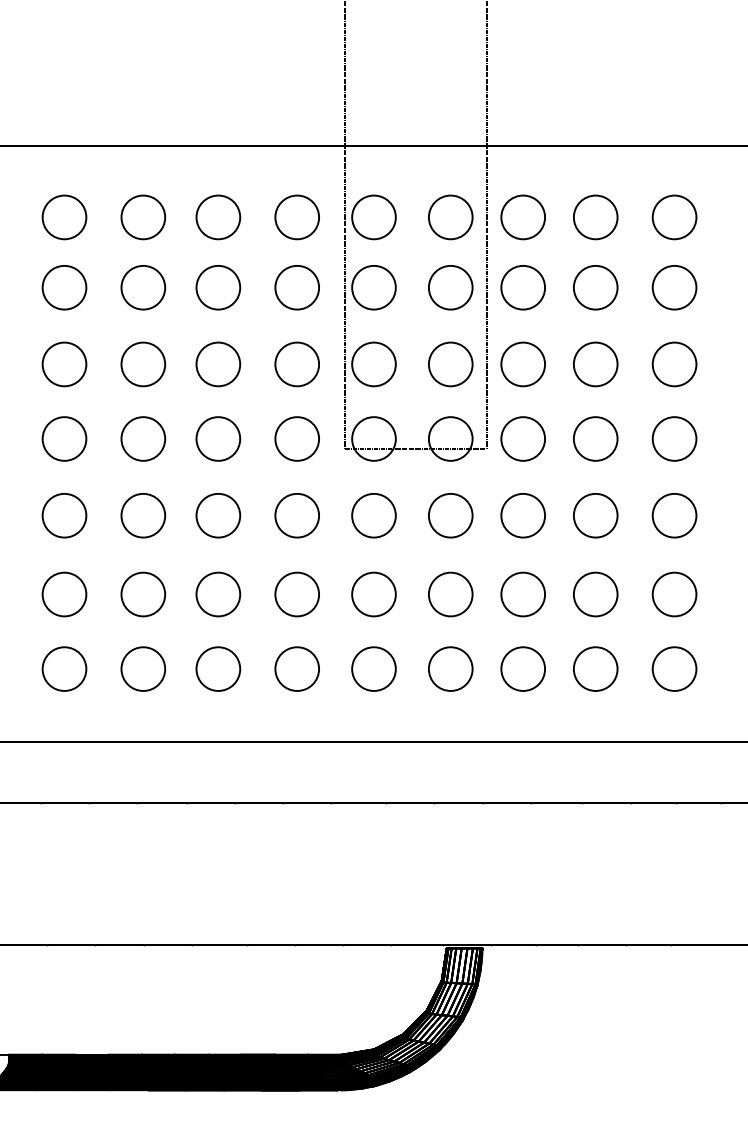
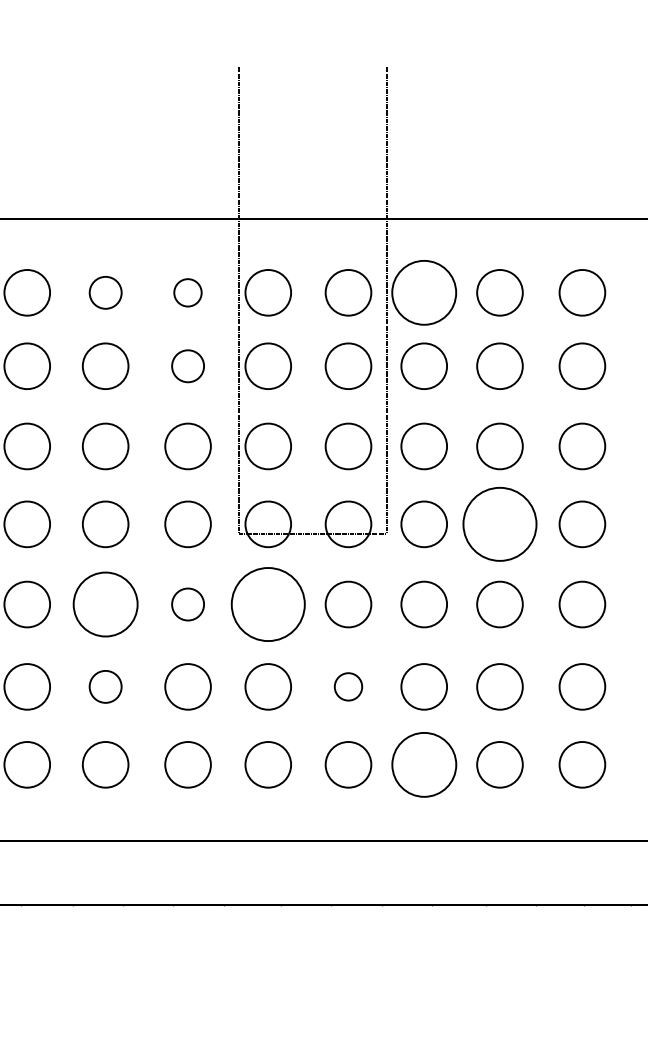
circle: (218, 217) -> (105, 292), size x0.7
circle: (296, 217) -> (187, 292), size x0.6
circle: (523, 217) -> (424, 292), size x1.4
circle: (297, 287) -> (188, 366), size x0.7
circle: (595, 438) -> (499, 523), size x1.6
circle: (218, 515) -> (105, 604), size x1.4
circle: (297, 515) -> (188, 604), size x0.7
circle: (373, 515) -> (267, 604), size x1.6
circle: (218, 594) -> (105, 686), size x0.7
circle: (450, 594) -> (348, 686), size x0.6
circle: (522, 668) -> (423, 764), size x1.4

